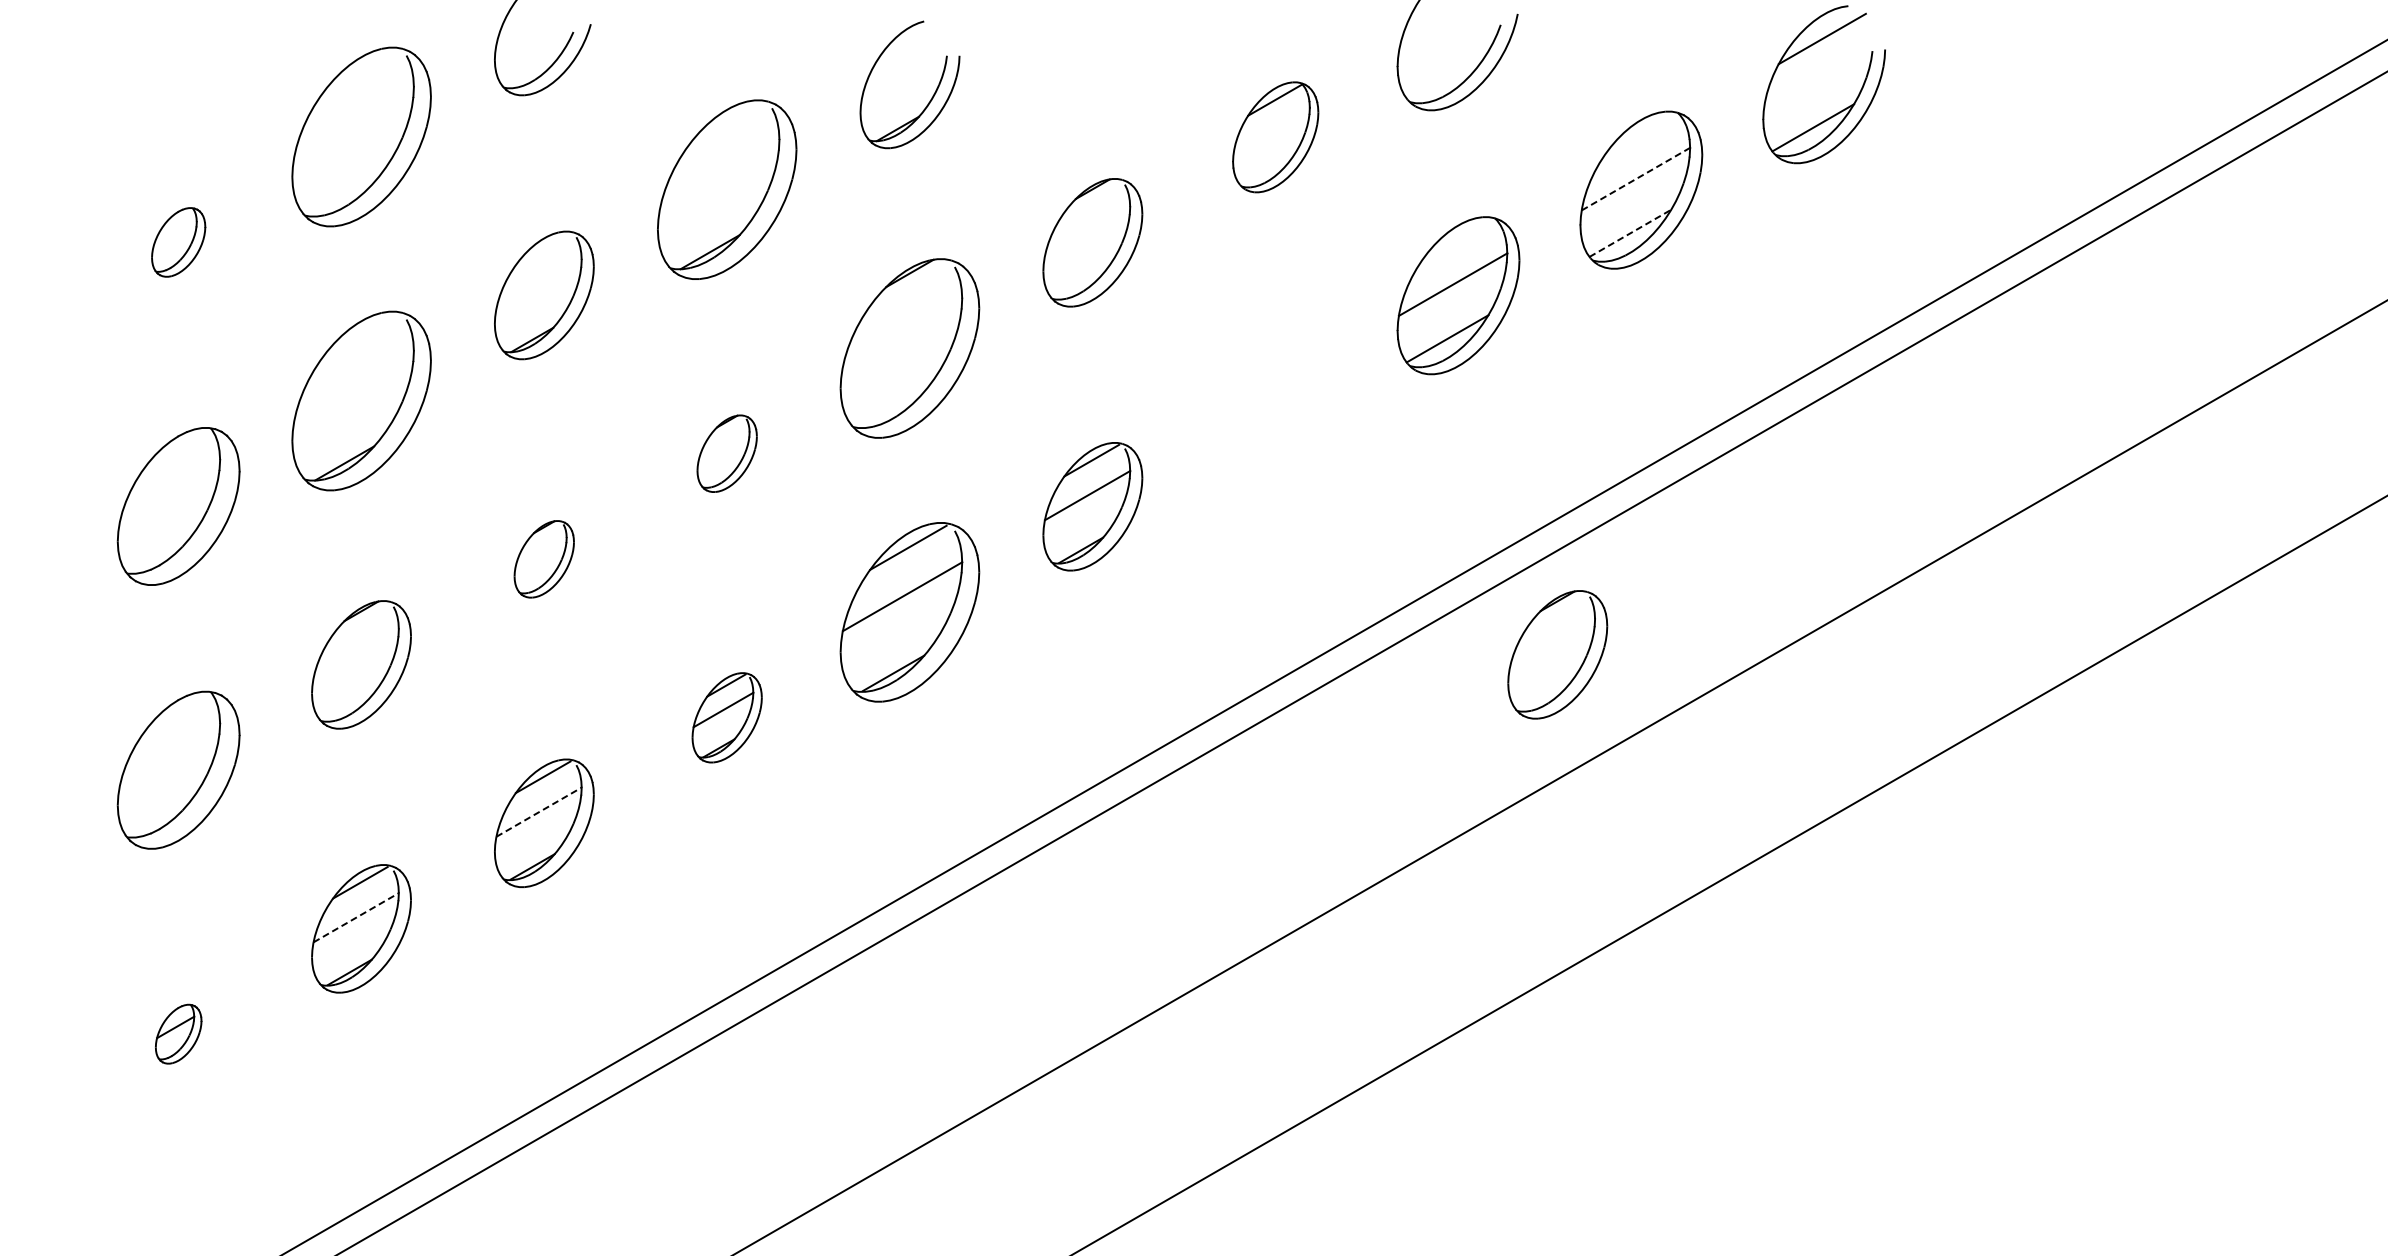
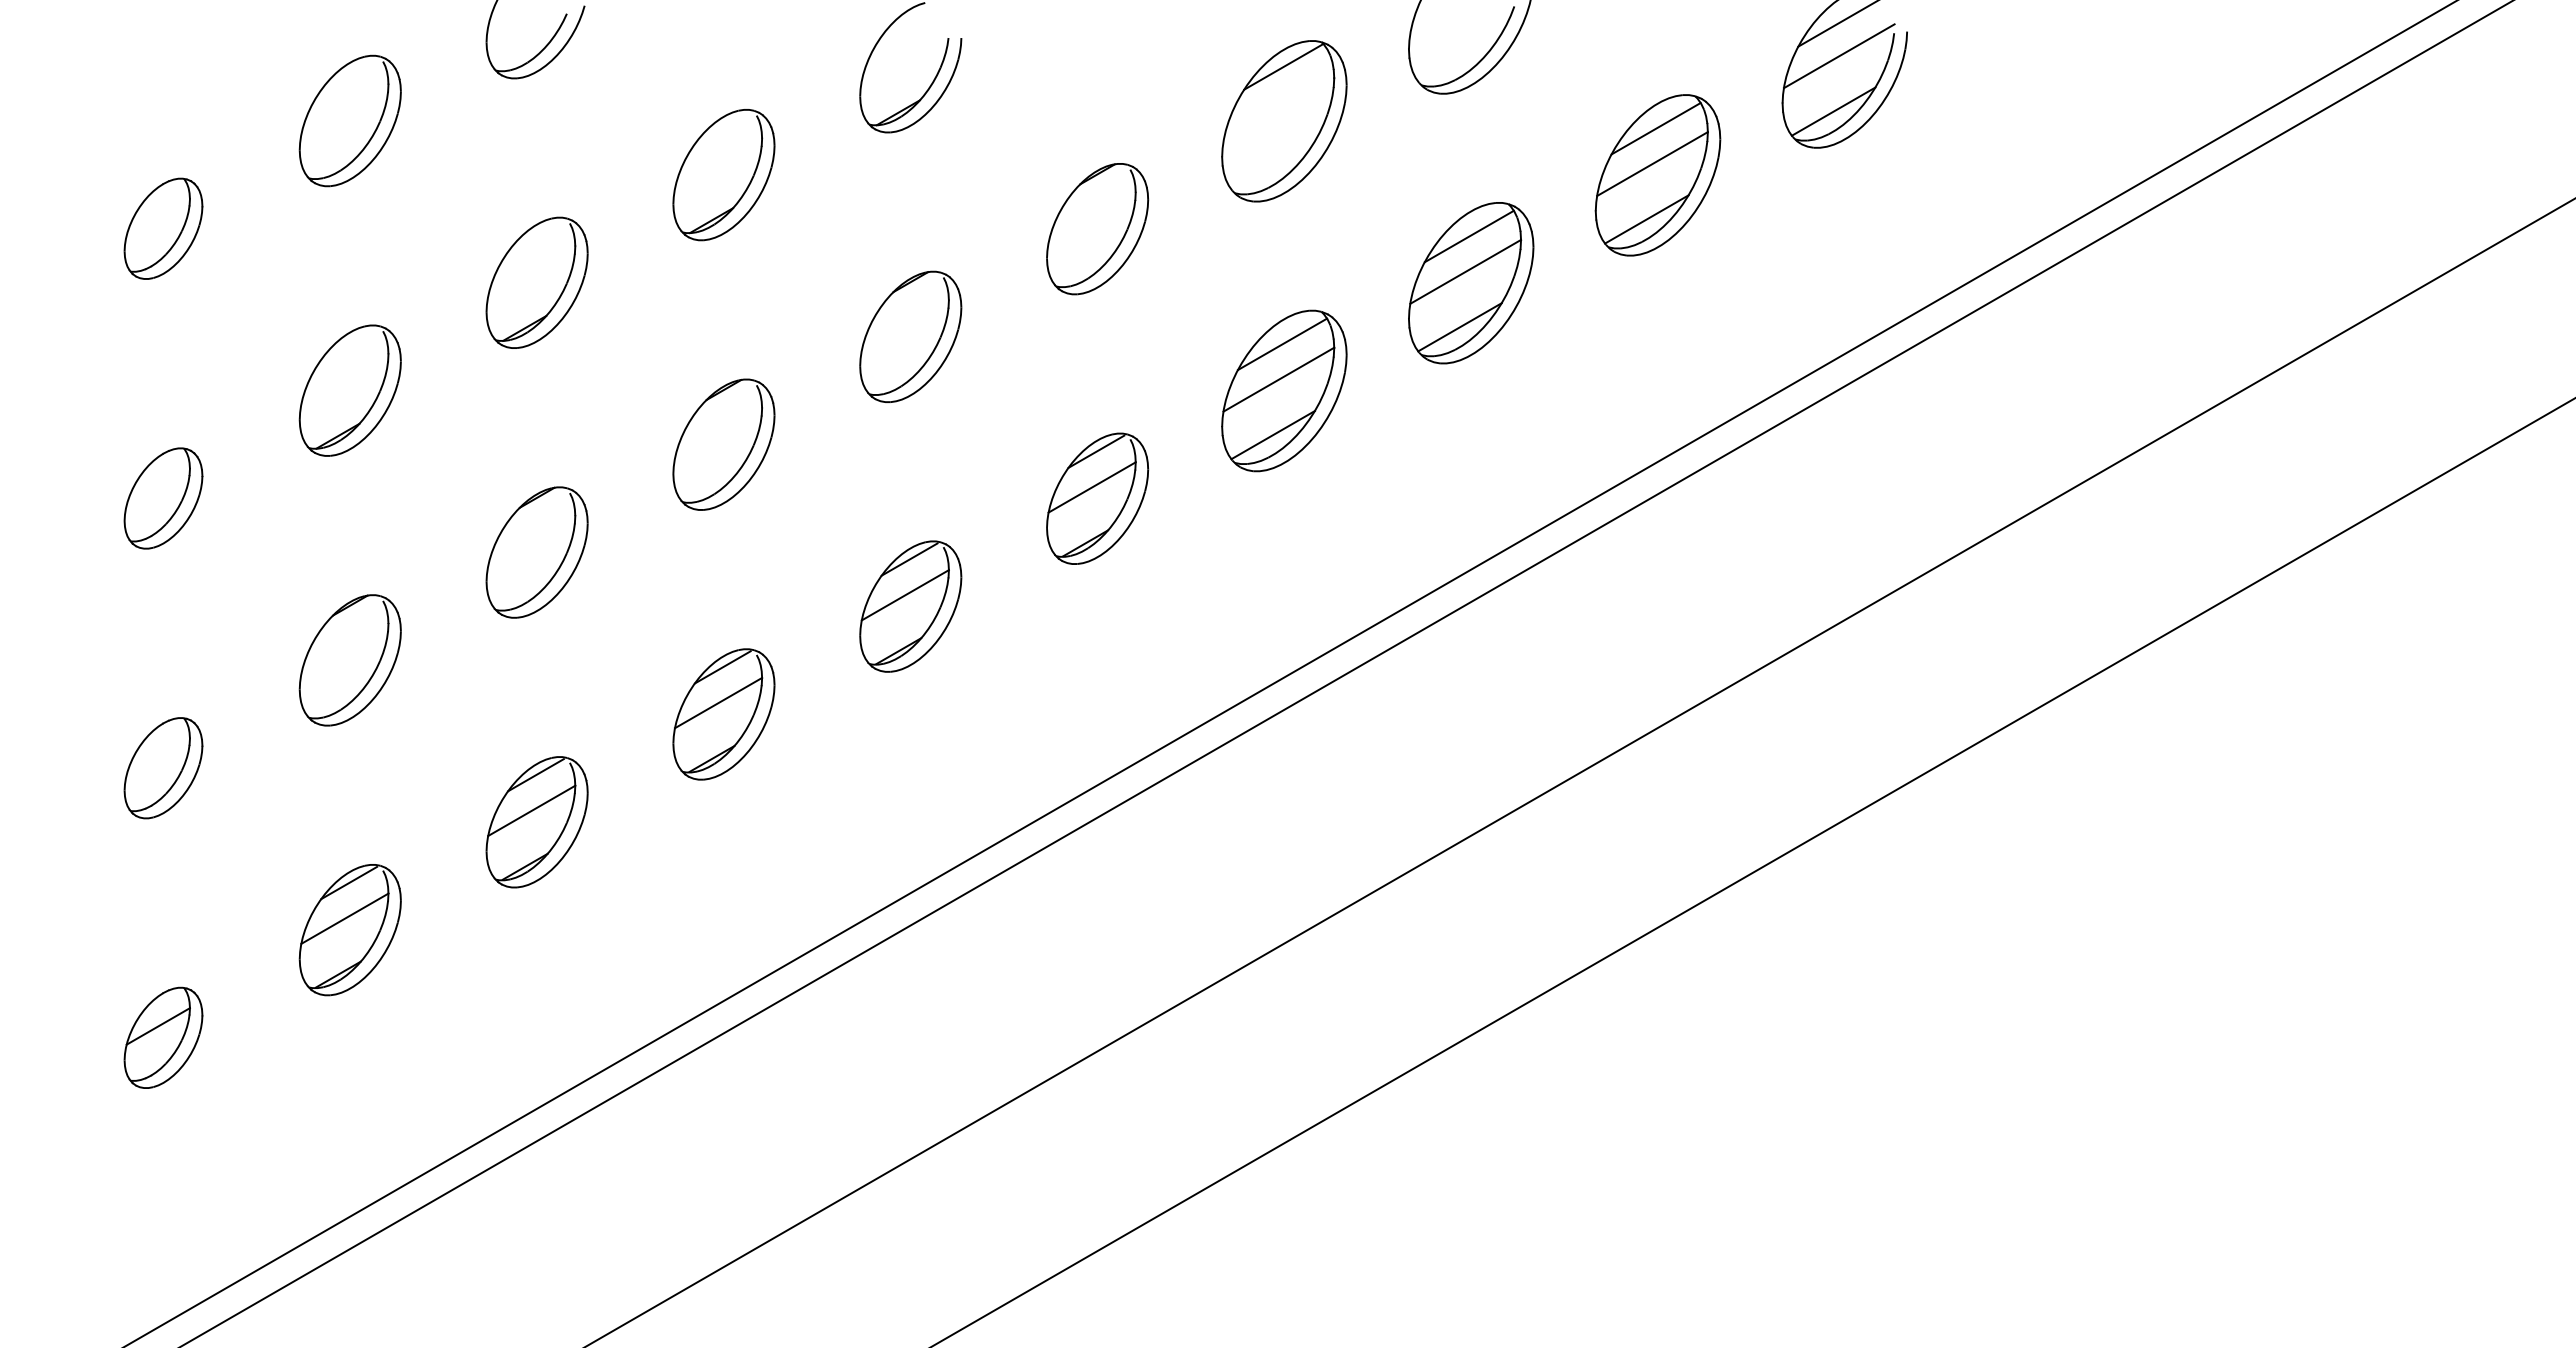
line: (1817, 73) -> (1838, 56), added
part: (360, 136) -> (349, 120), size x0.71
part: (1275, 137) -> (1284, 121), size x1.43
line: (1638, 144) -> (1655, 128), added
line: (1635, 179) -> (1652, 164), dashed -> solid
part: (726, 190) -> (723, 175), size x0.71
line: (1631, 233) -> (1647, 219), dashed -> solid
part: (178, 242) -> (163, 228), size x1.43
line: (1455, 250) -> (1468, 236), added
part: (909, 347) -> (910, 336), size x0.71
part: (360, 400) -> (349, 390), size x0.71
part: (1275, 400) -> (1284, 390), added
part: (726, 453) -> (723, 444), size x1.67
part: (178, 506) -> (163, 498), size x0.62
part: (543, 559) -> (536, 552), size x1.67
part: (909, 612) -> (910, 606), size x0.71
part: (1557, 655) -> (1572, 650), removed
part: (726, 717) -> (723, 714), size x1.43
part: (178, 770) -> (163, 768), size x0.62
line: (539, 811) -> (532, 810), dashed -> solid
line: (356, 917) -> (345, 918), dashed -> solid
part: (178, 1033) -> (163, 1037), size x1.67

